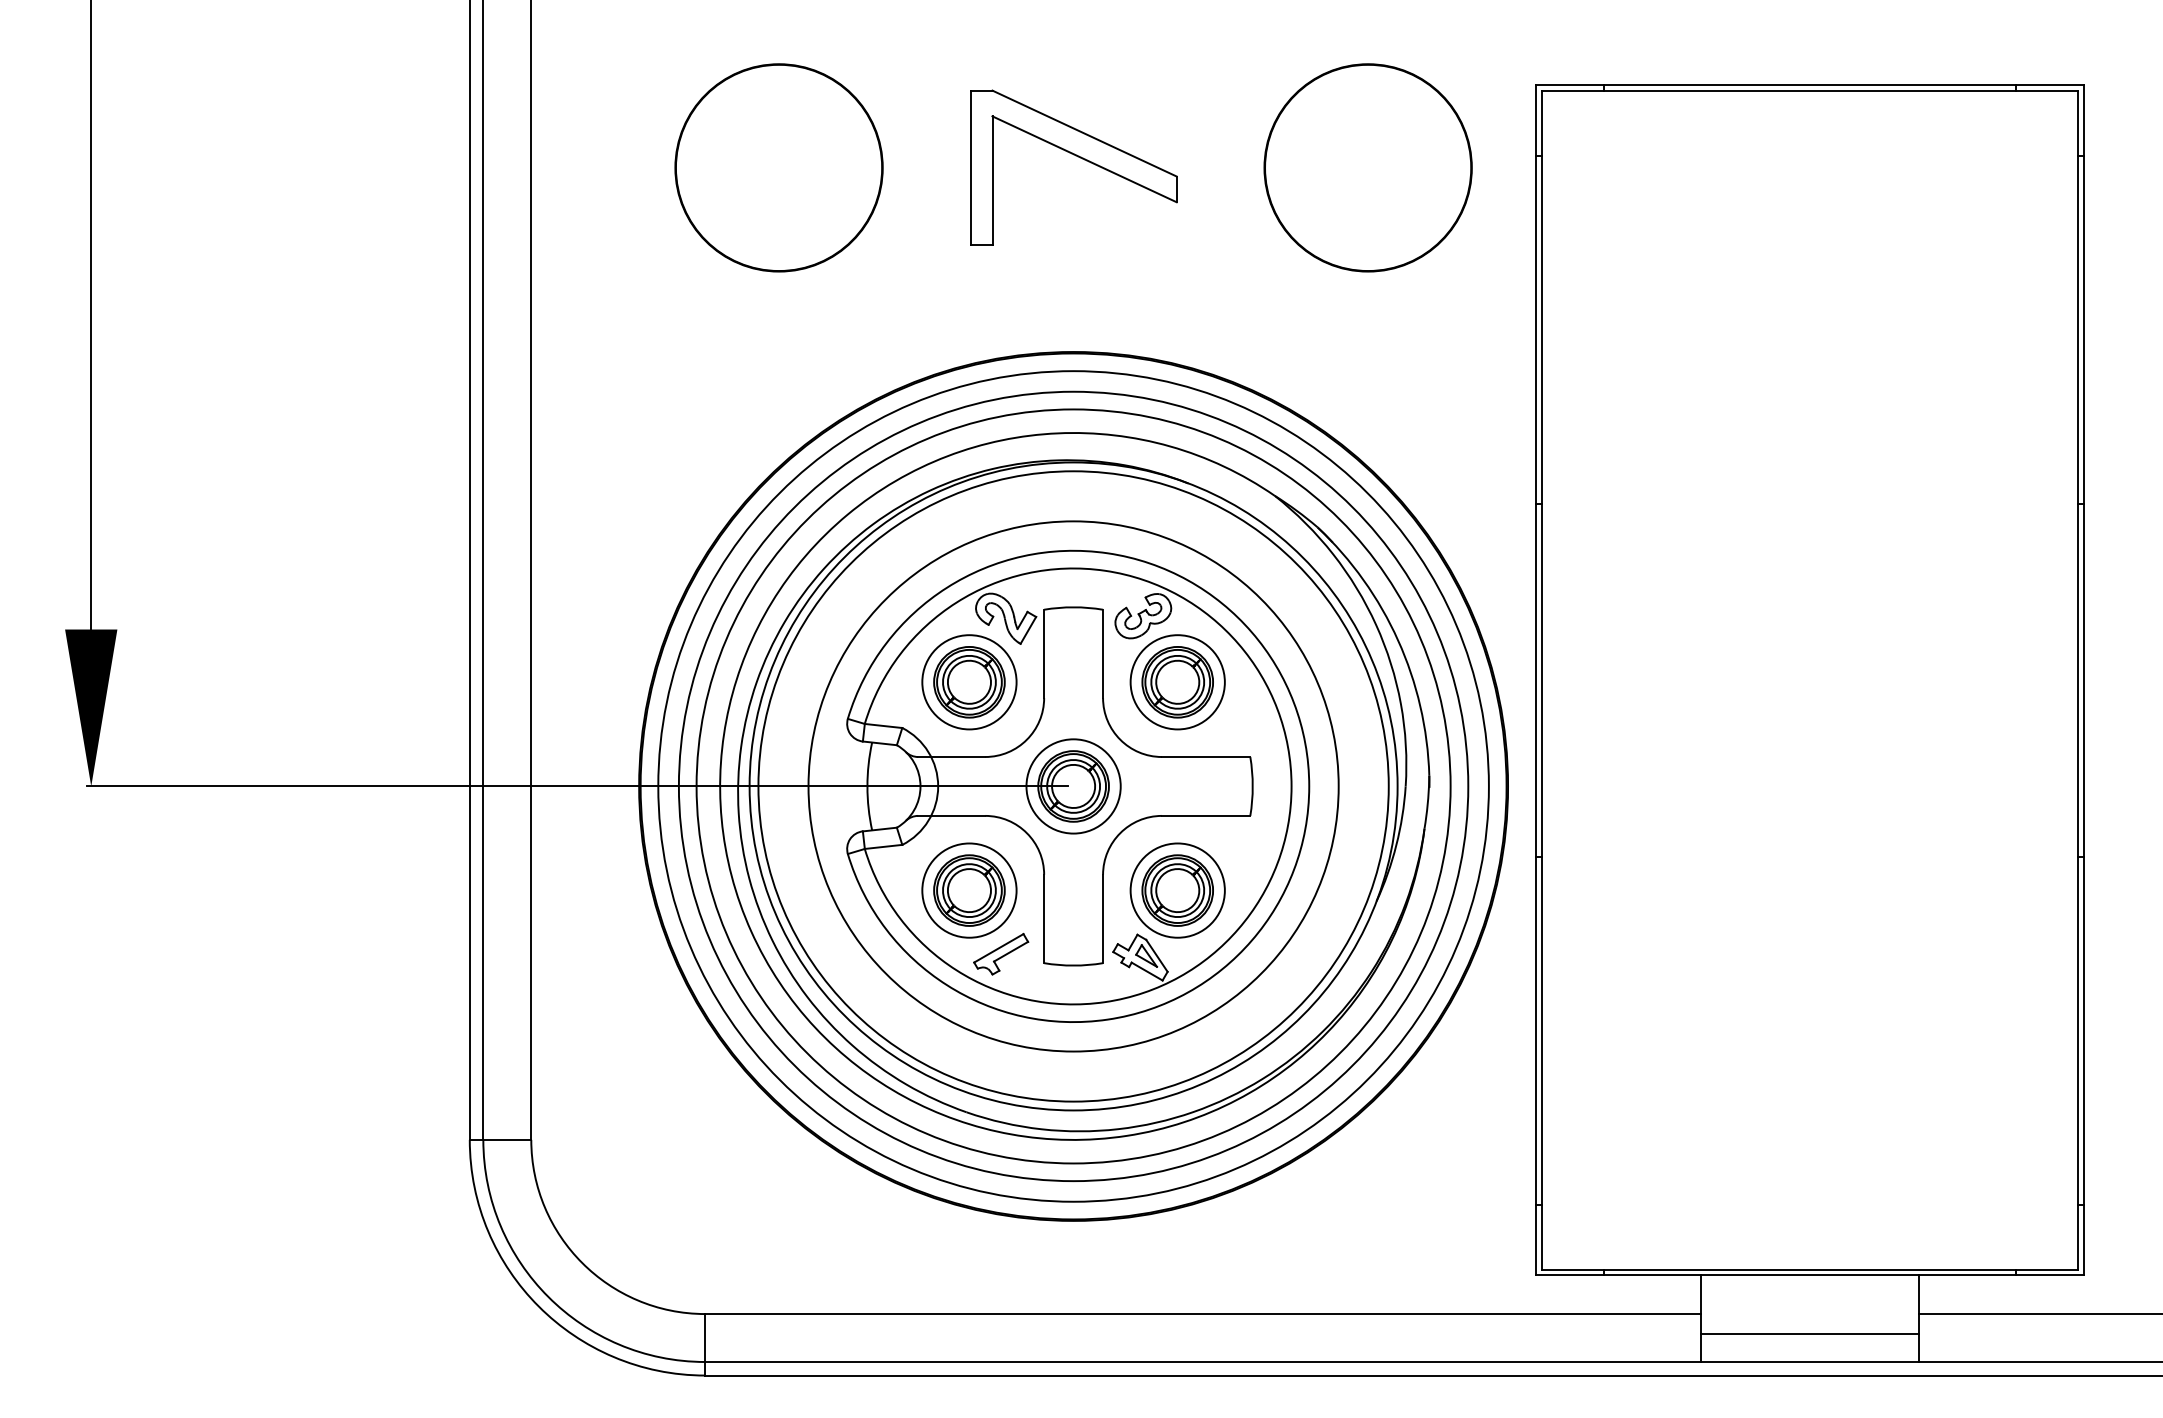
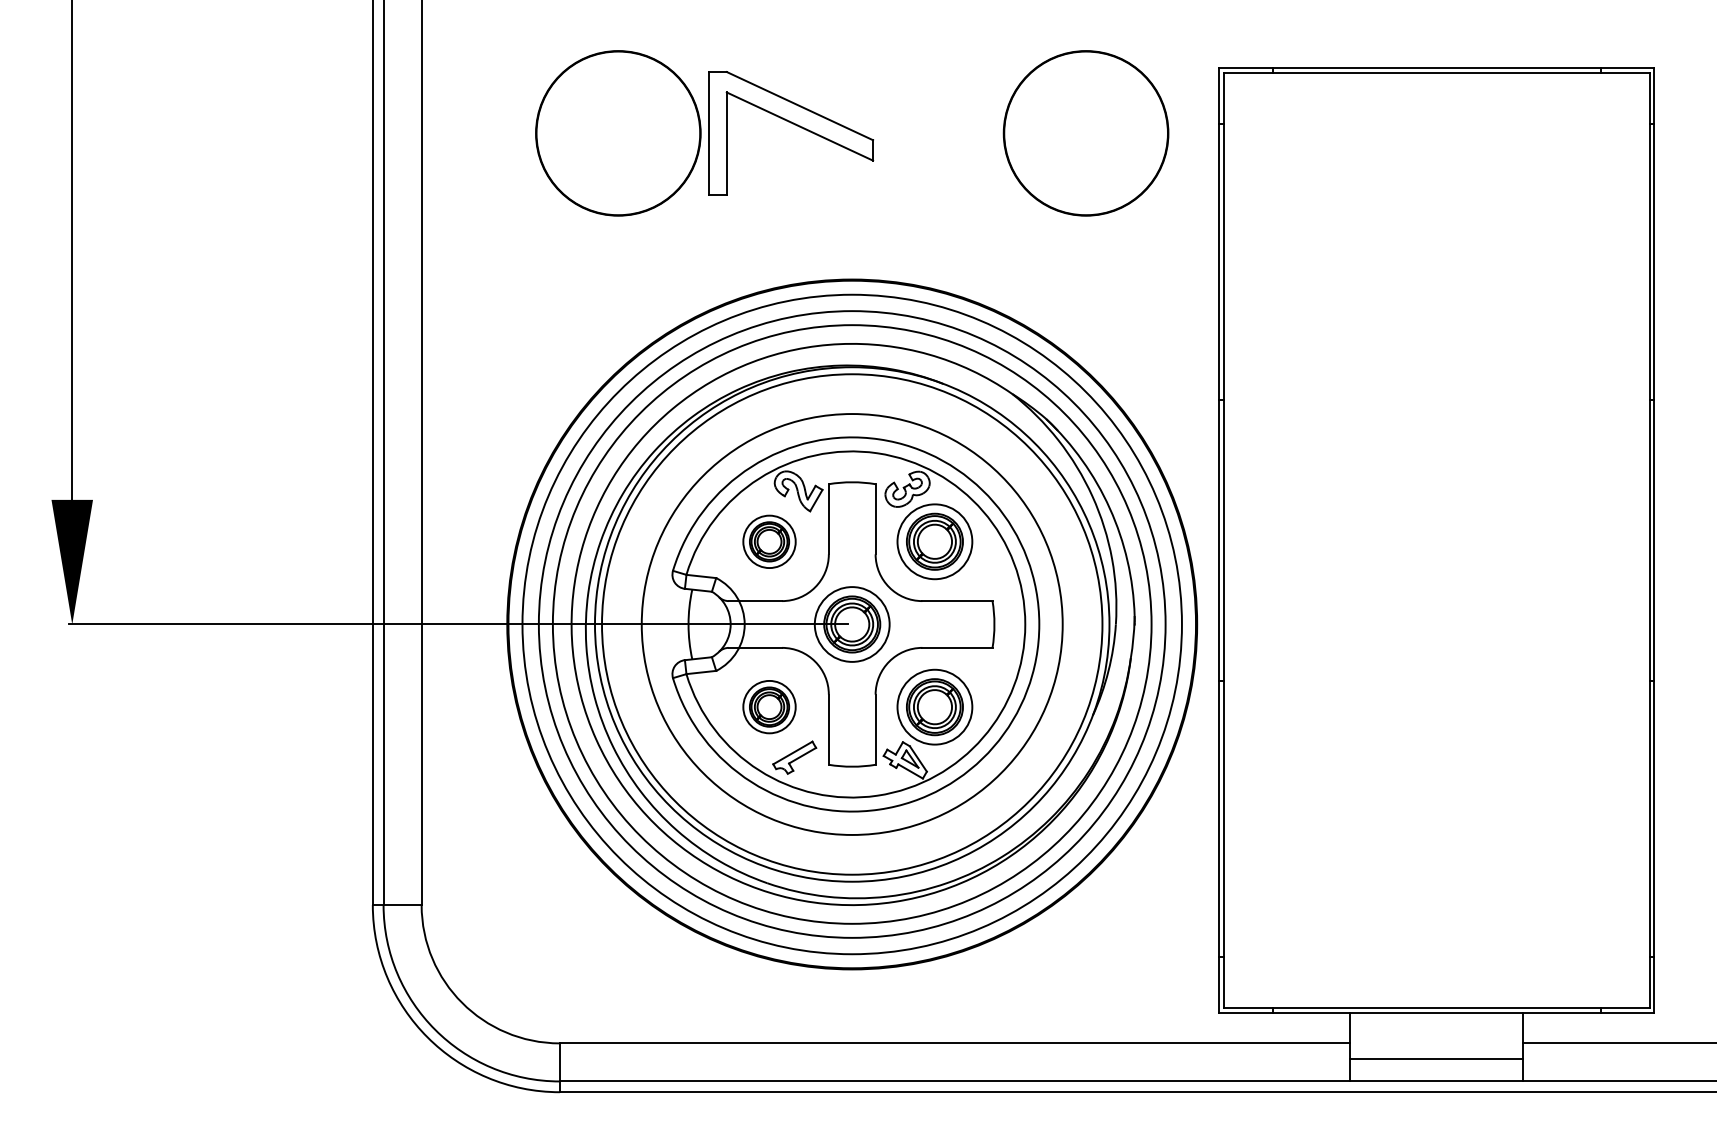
part: (1078, 157) -> (795, 125), moved
part: (969, 681) -> (769, 541), size x0.7
part: (969, 889) -> (769, 706), size x0.7

